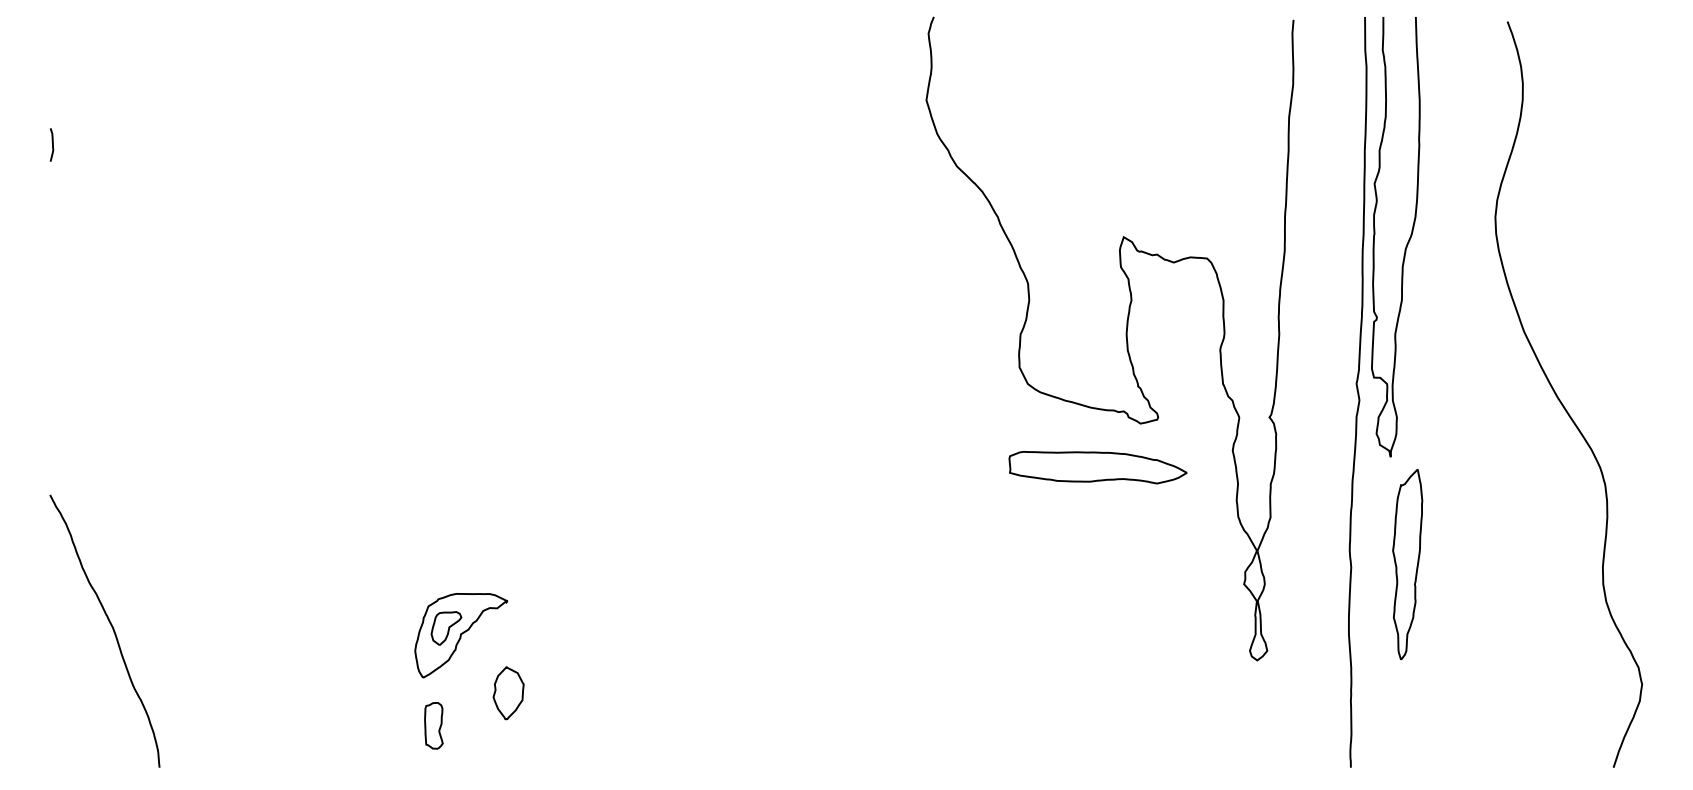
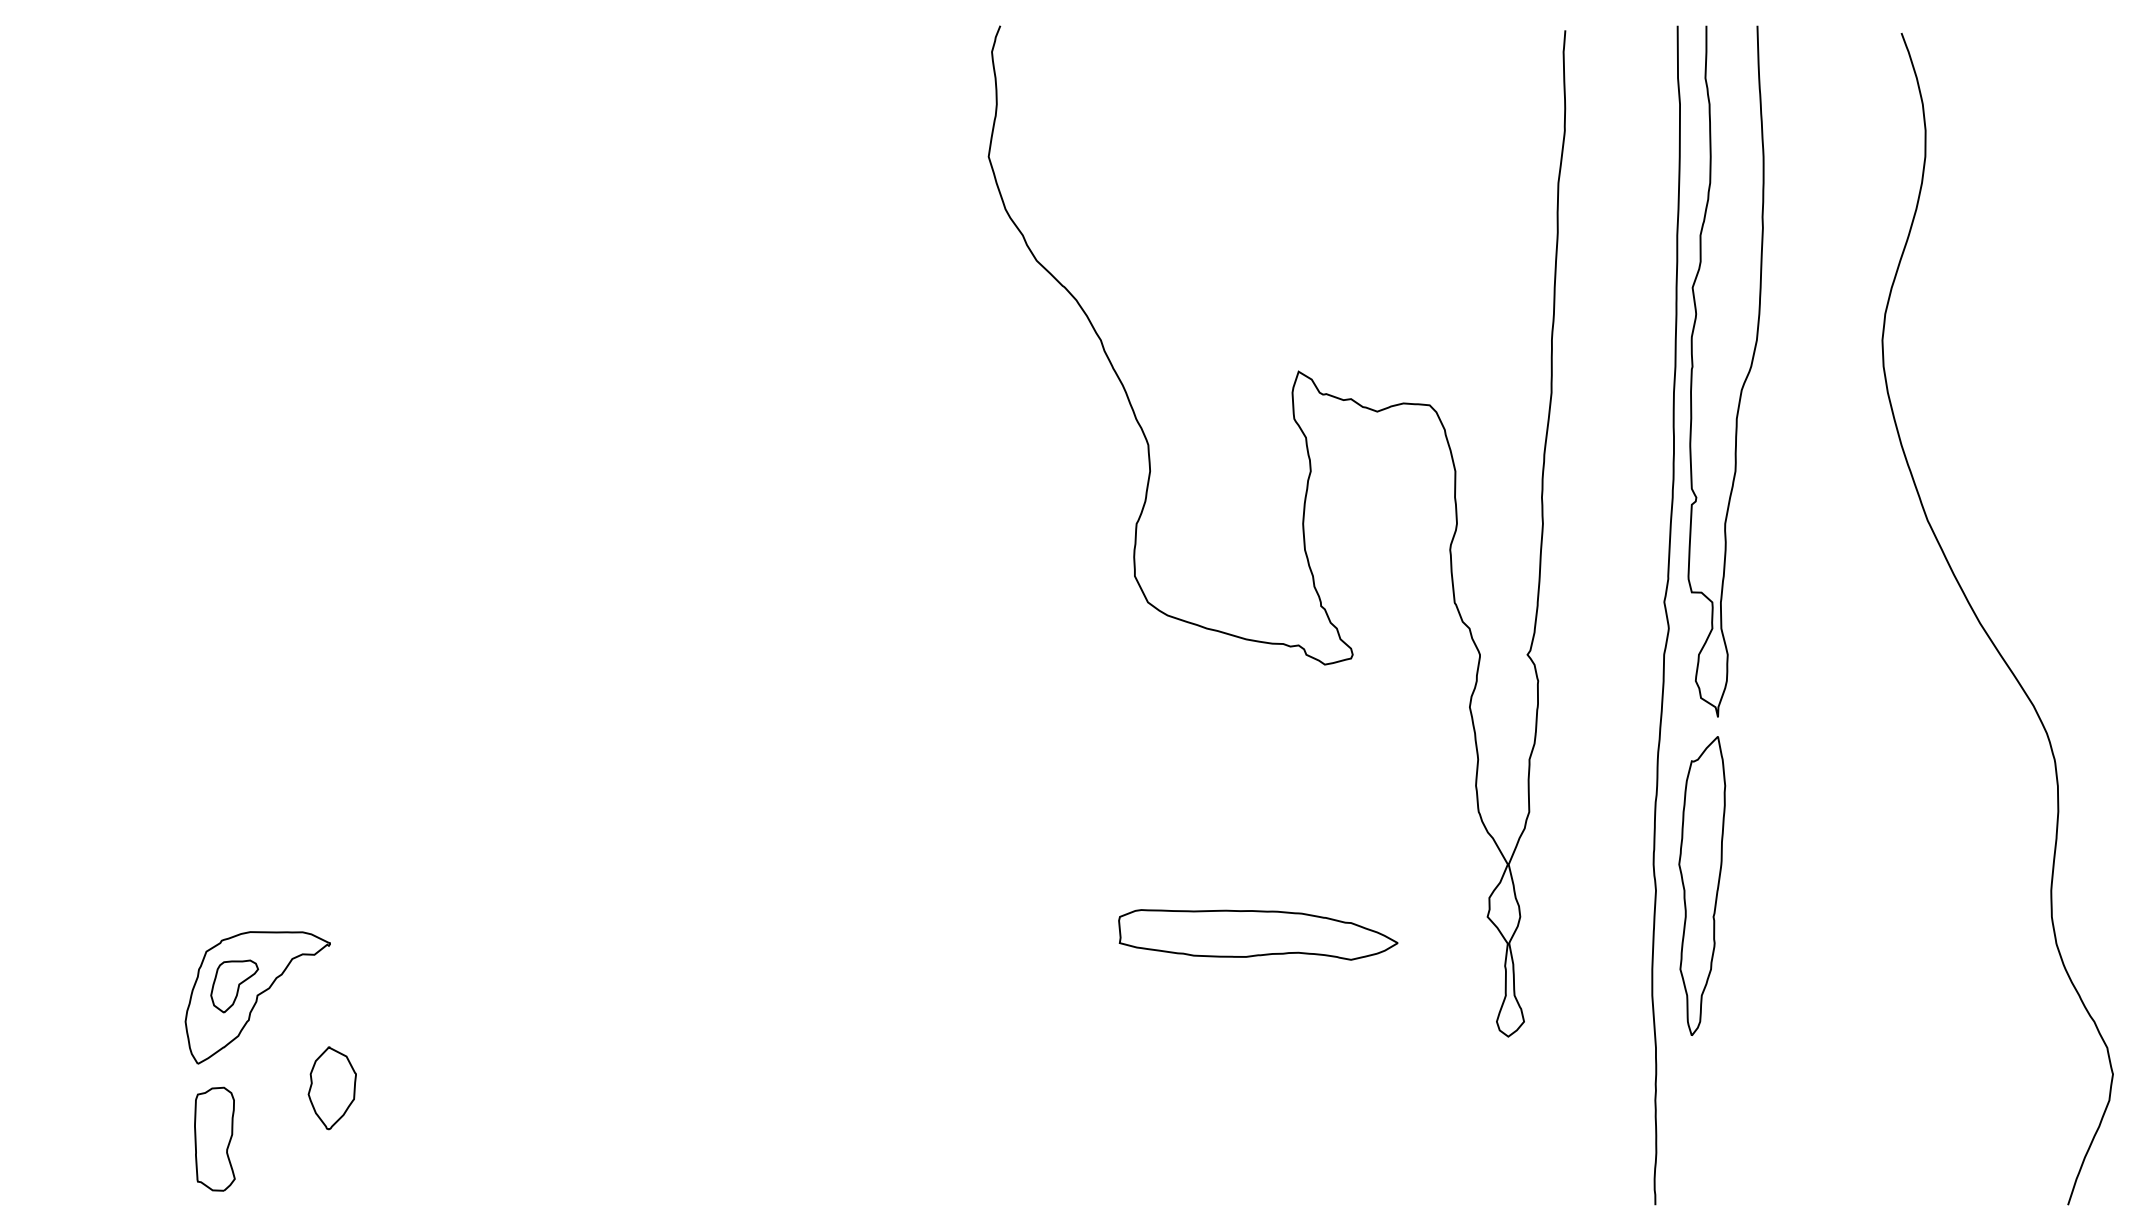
part: (1097, 467) -> (1257, 934), moved
part: (1407, 564) -> (1701, 885), moved
part: (433, 725) -> (214, 1138), size x1.43

